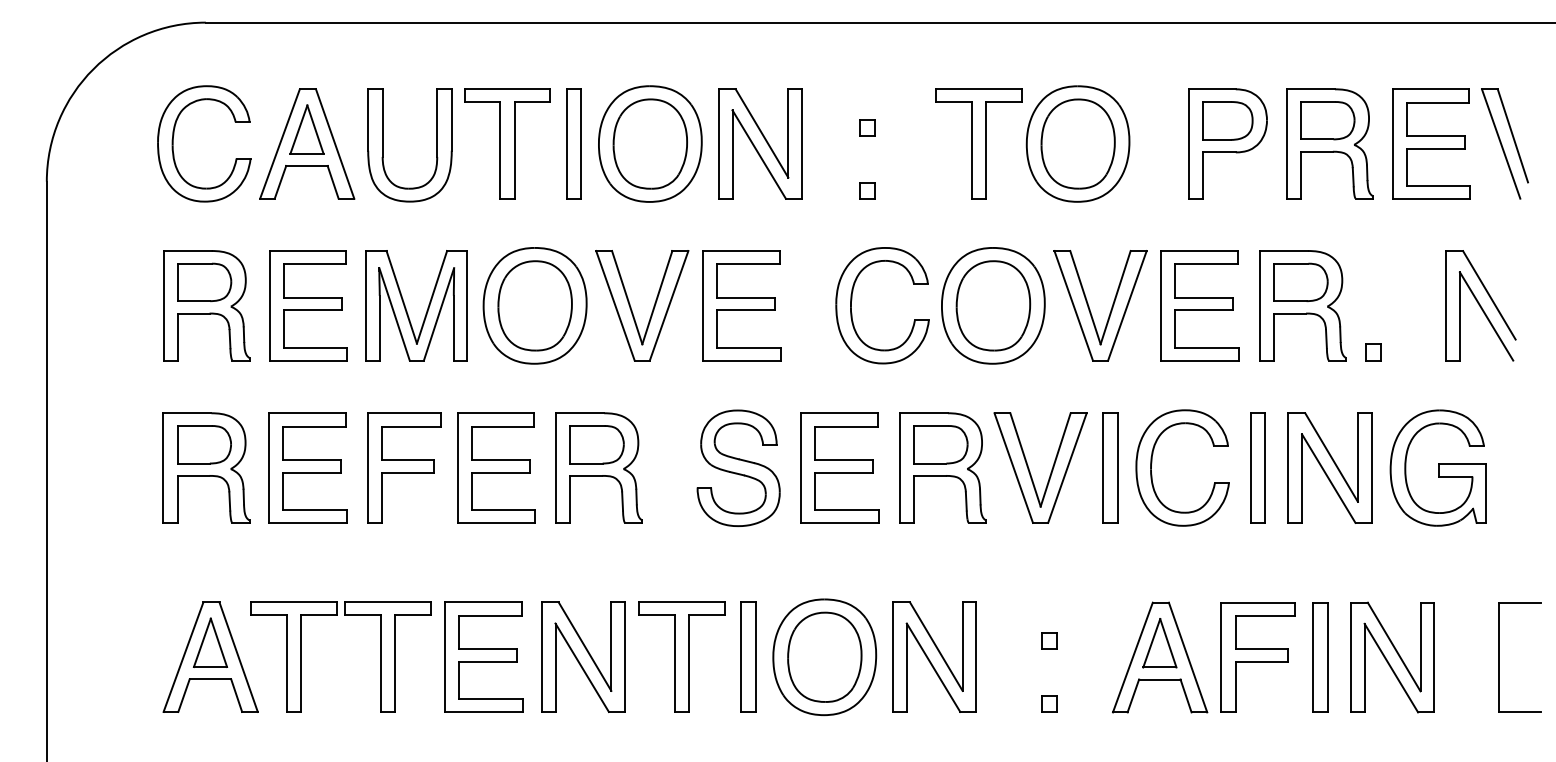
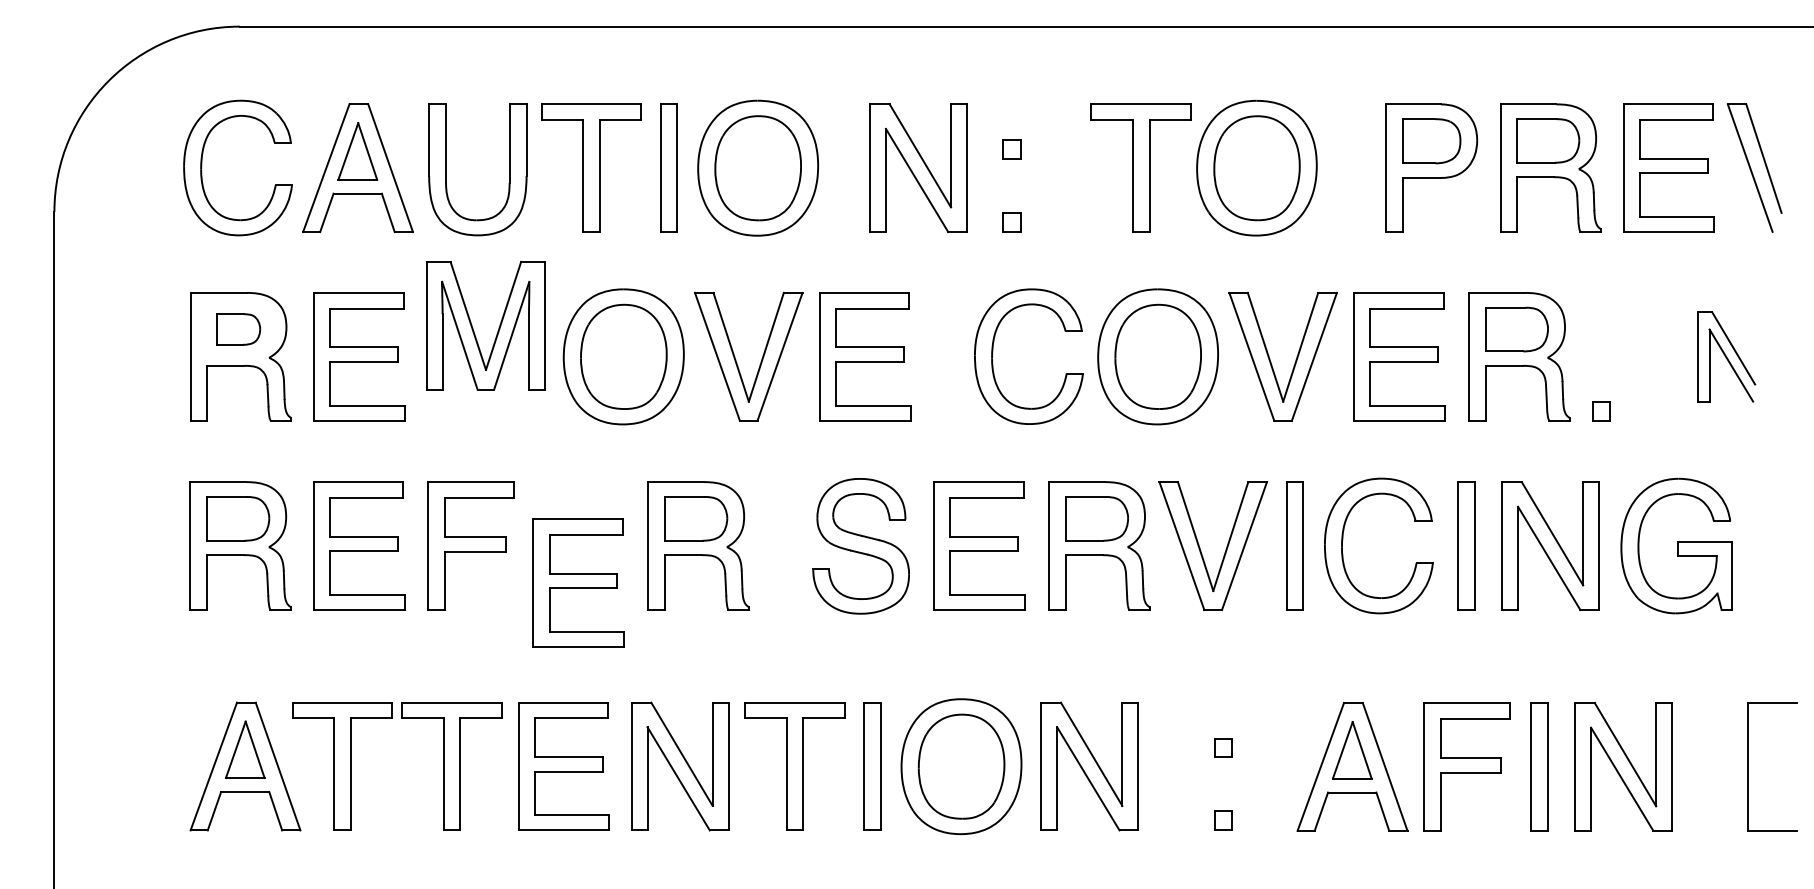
part: (760, 143) -> (918, 167), moved
part: (204, 282) -> (238, 329), size x0.7
part: (1480, 305) -> (1726, 356), size x0.7
part: (406, 308) -> (473, 328), moved
part: (496, 467) -> (578, 582), moved

